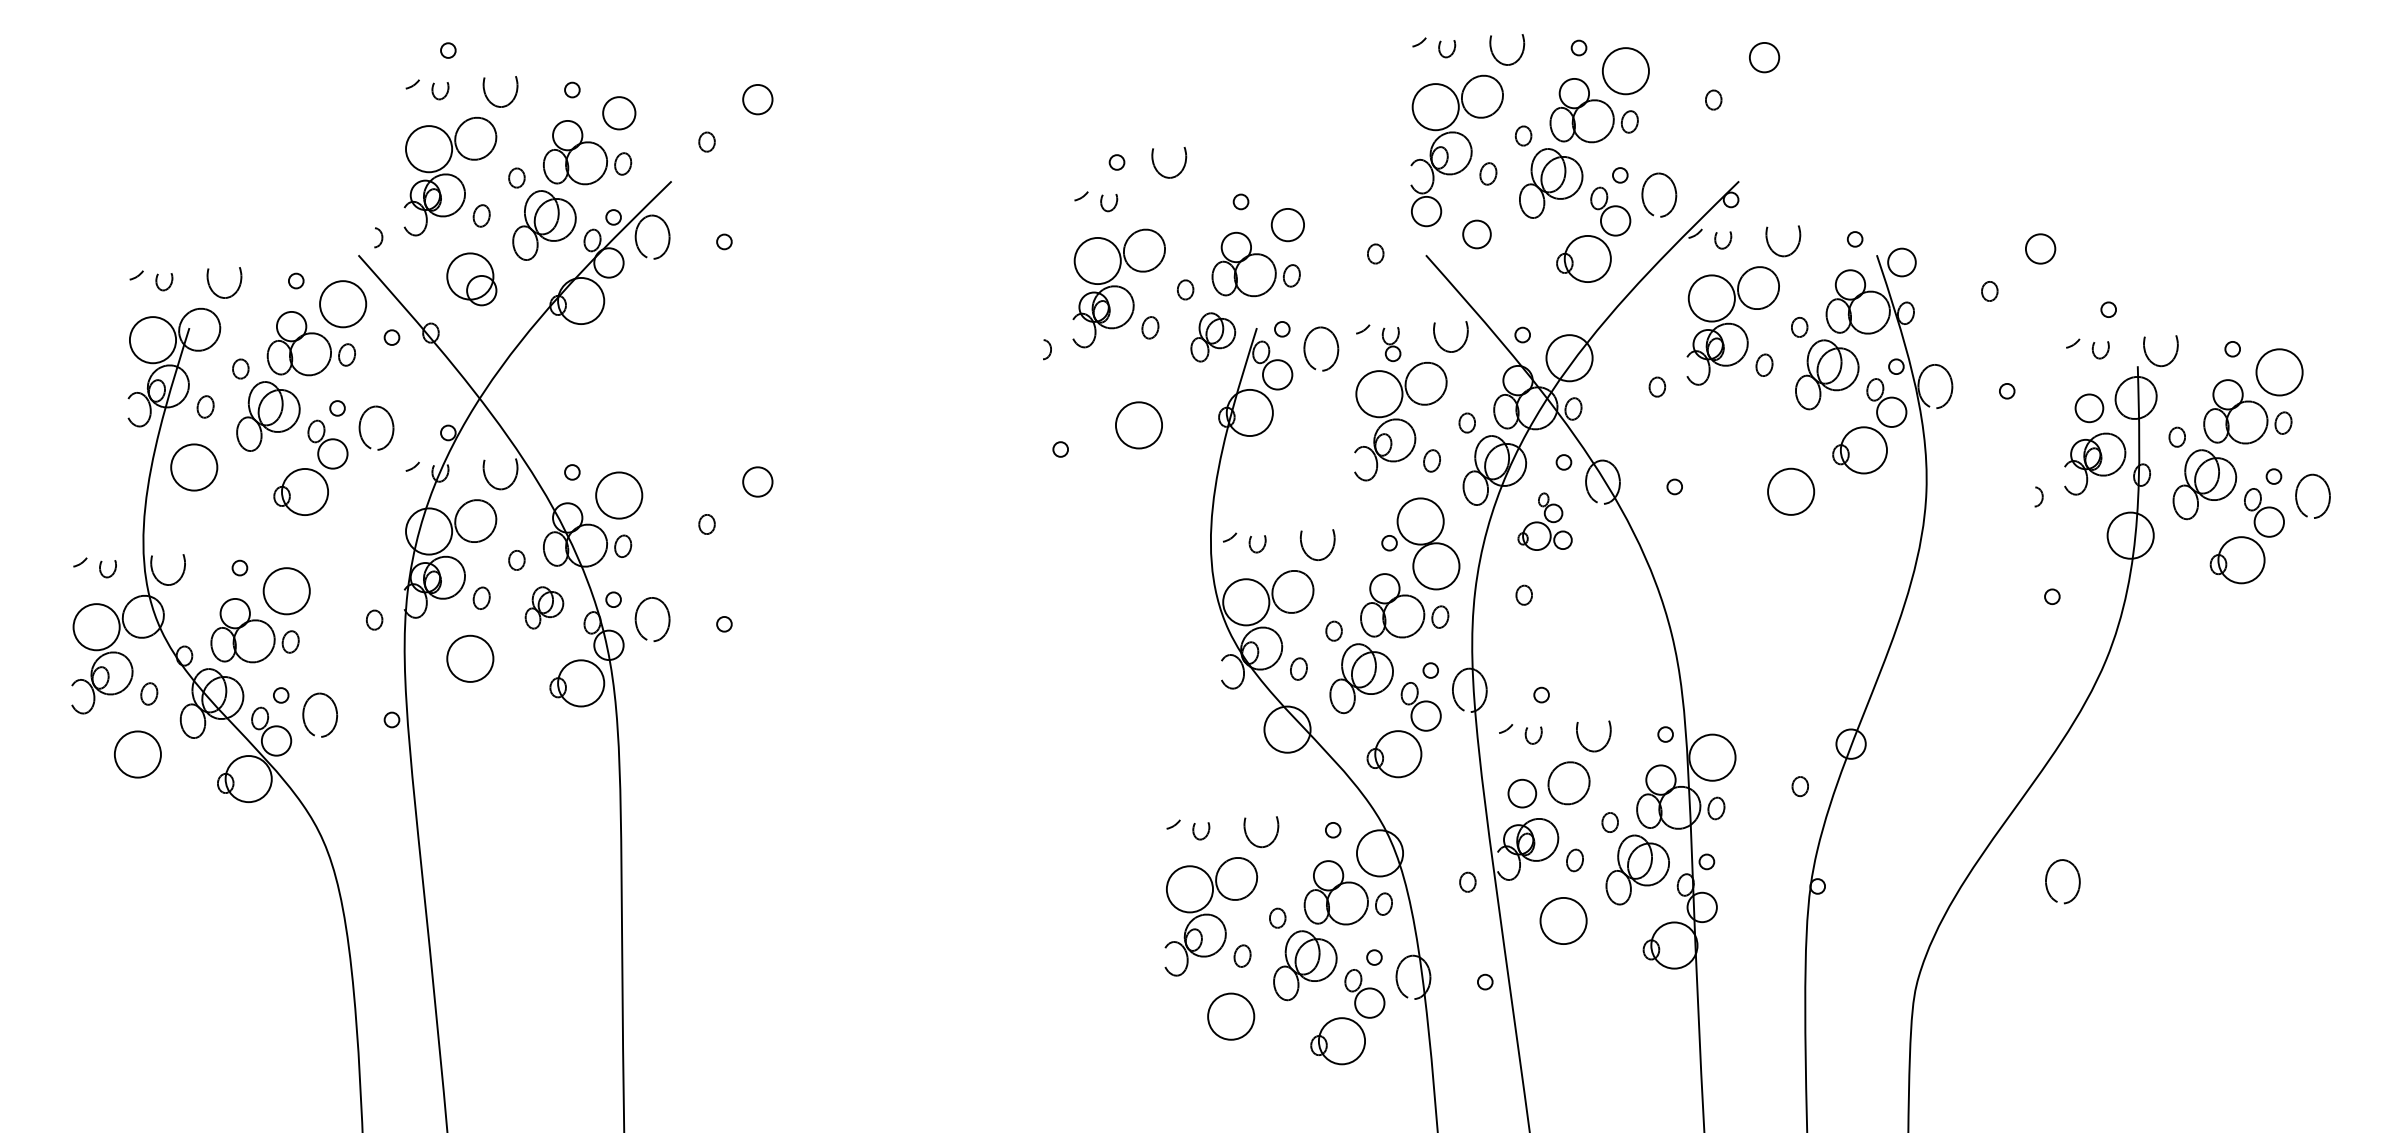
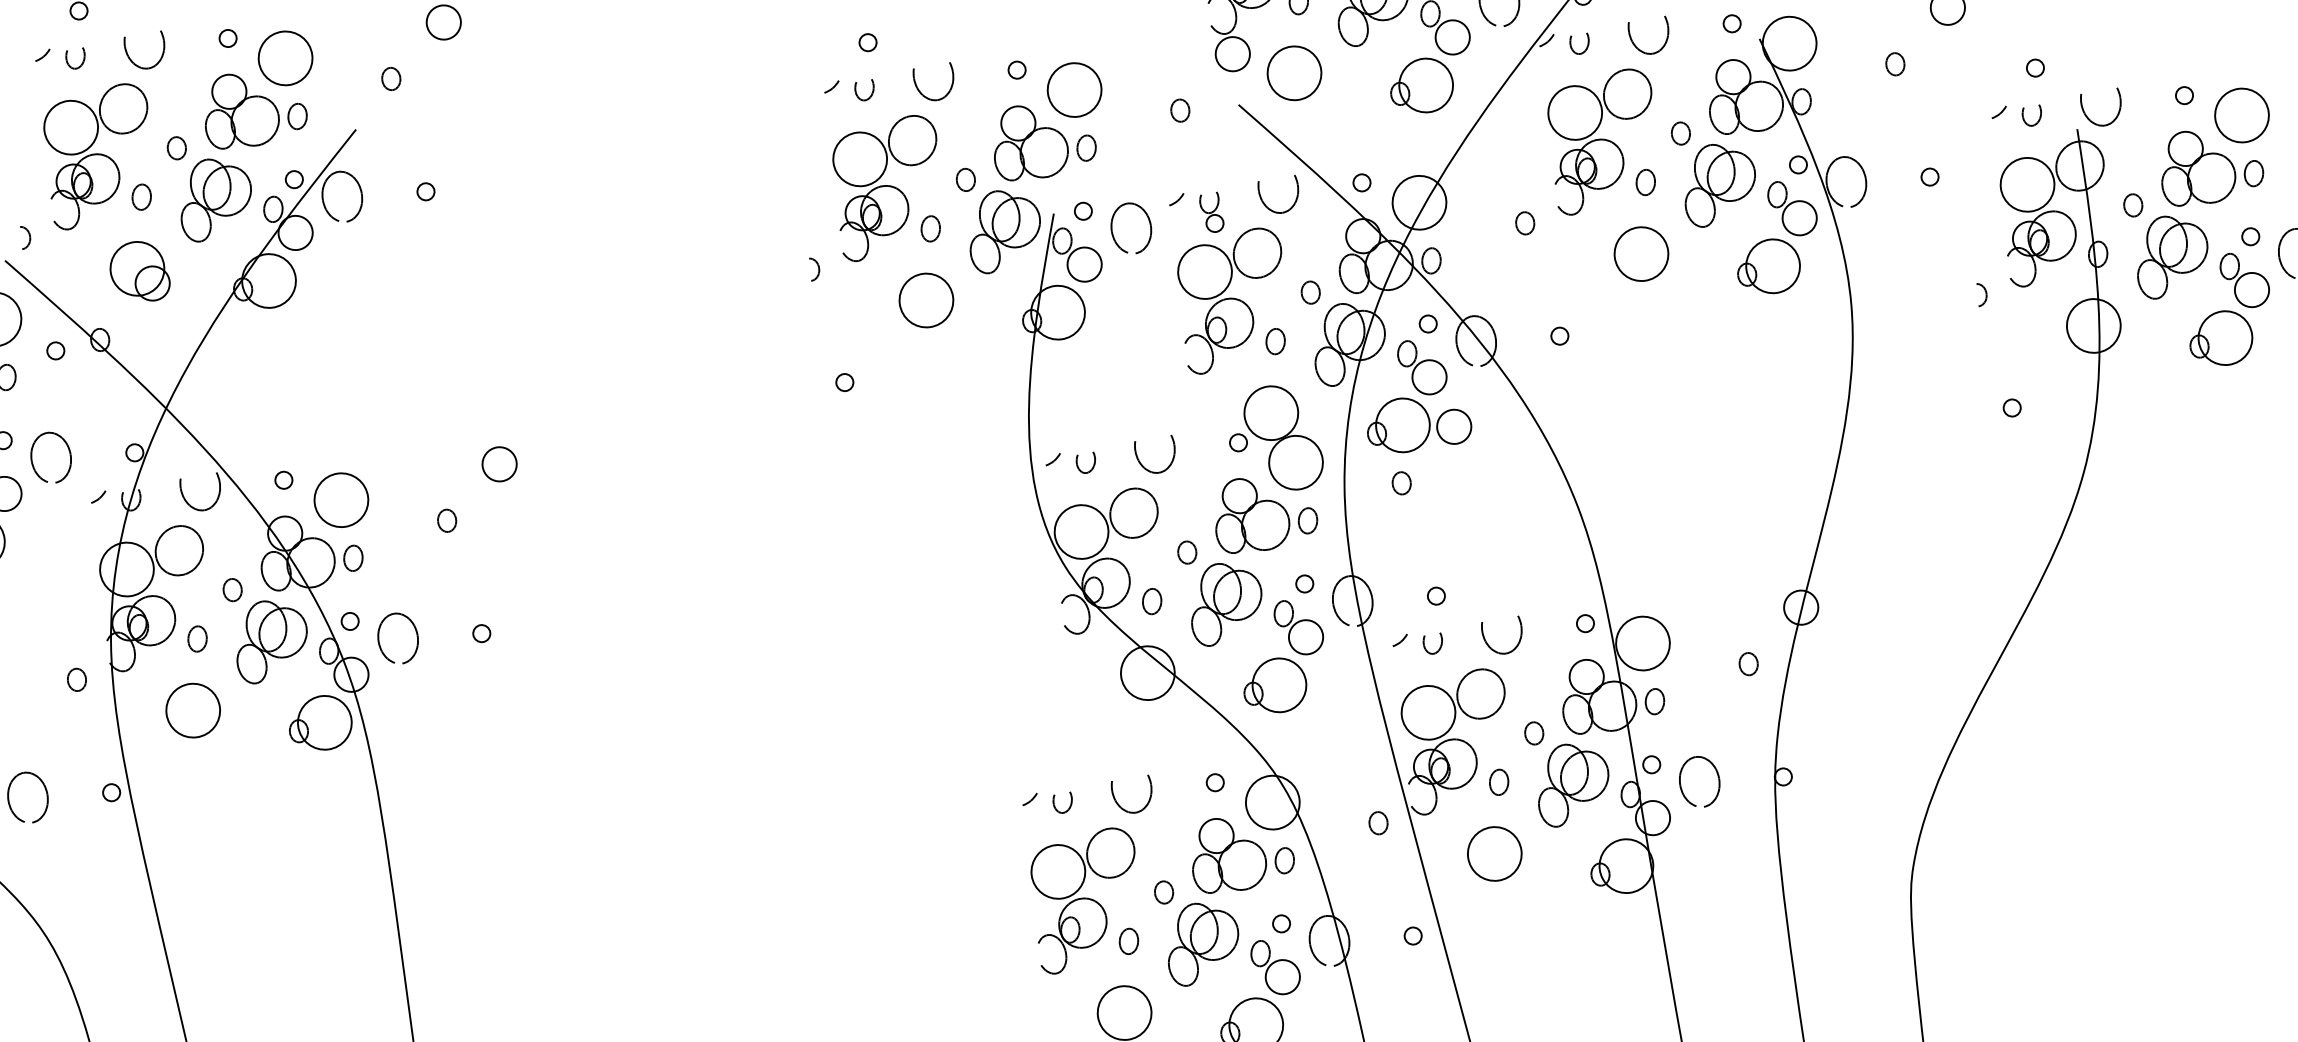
circle: (619, 113) -> (285, 58), size x1.43
part: (1161, 173) -> (927, 96), moved
circle: (1287, 224) -> (1074, 89), size x1.43
circle: (1476, 234) -> (1293, 73), size x1.67
circle: (1901, 262) -> (1789, 43), size x1.67
part: (1213, 337) -> (1005, 230), size x1.43
circle: (2089, 408) -> (2027, 184), size x1.67
circle: (1138, 425) -> (925, 300), moved
circle: (1791, 491) -> (1641, 253), moved
part: (1544, 521) -> (1414, 395), size x1.67
part: (544, 607) -> (271, 640), size x1.67
circle: (1522, 793) -> (1428, 712), size x1.67
part: (2047, 878) -> (1681, 780), moved

